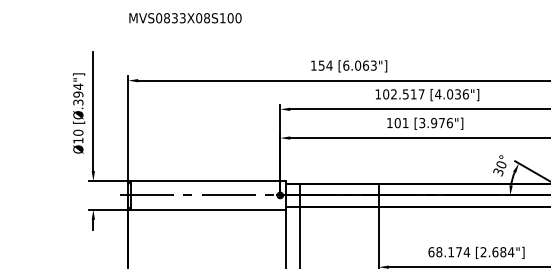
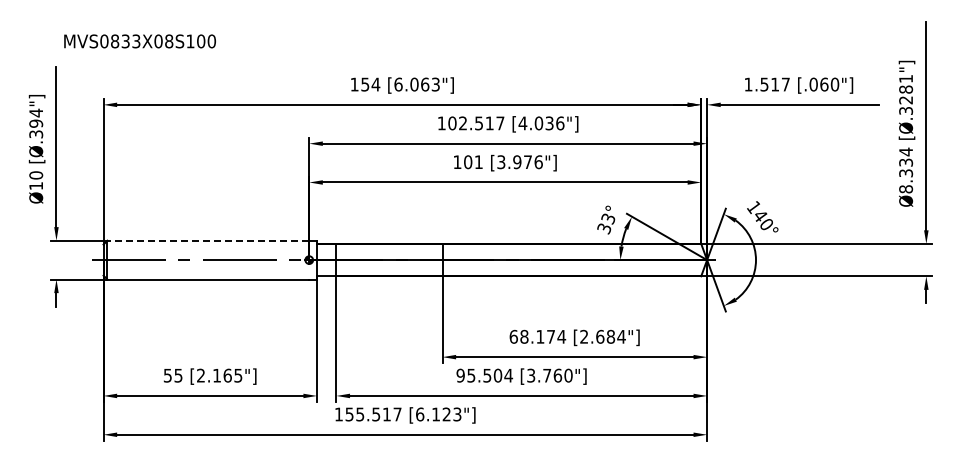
text: (185, 18) -> (139, 41), moved
text: (501, 164) -> (608, 218), 30° -> 33°
line: (205, 180) -> (208, 240), solid -> dashed

